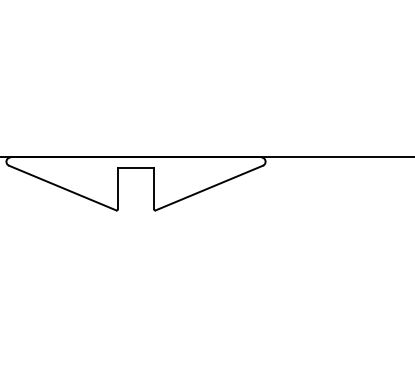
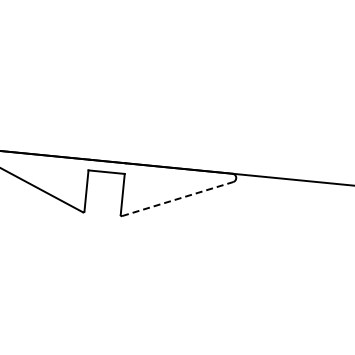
line: (209, 187) -> (177, 198), solid -> dashed

